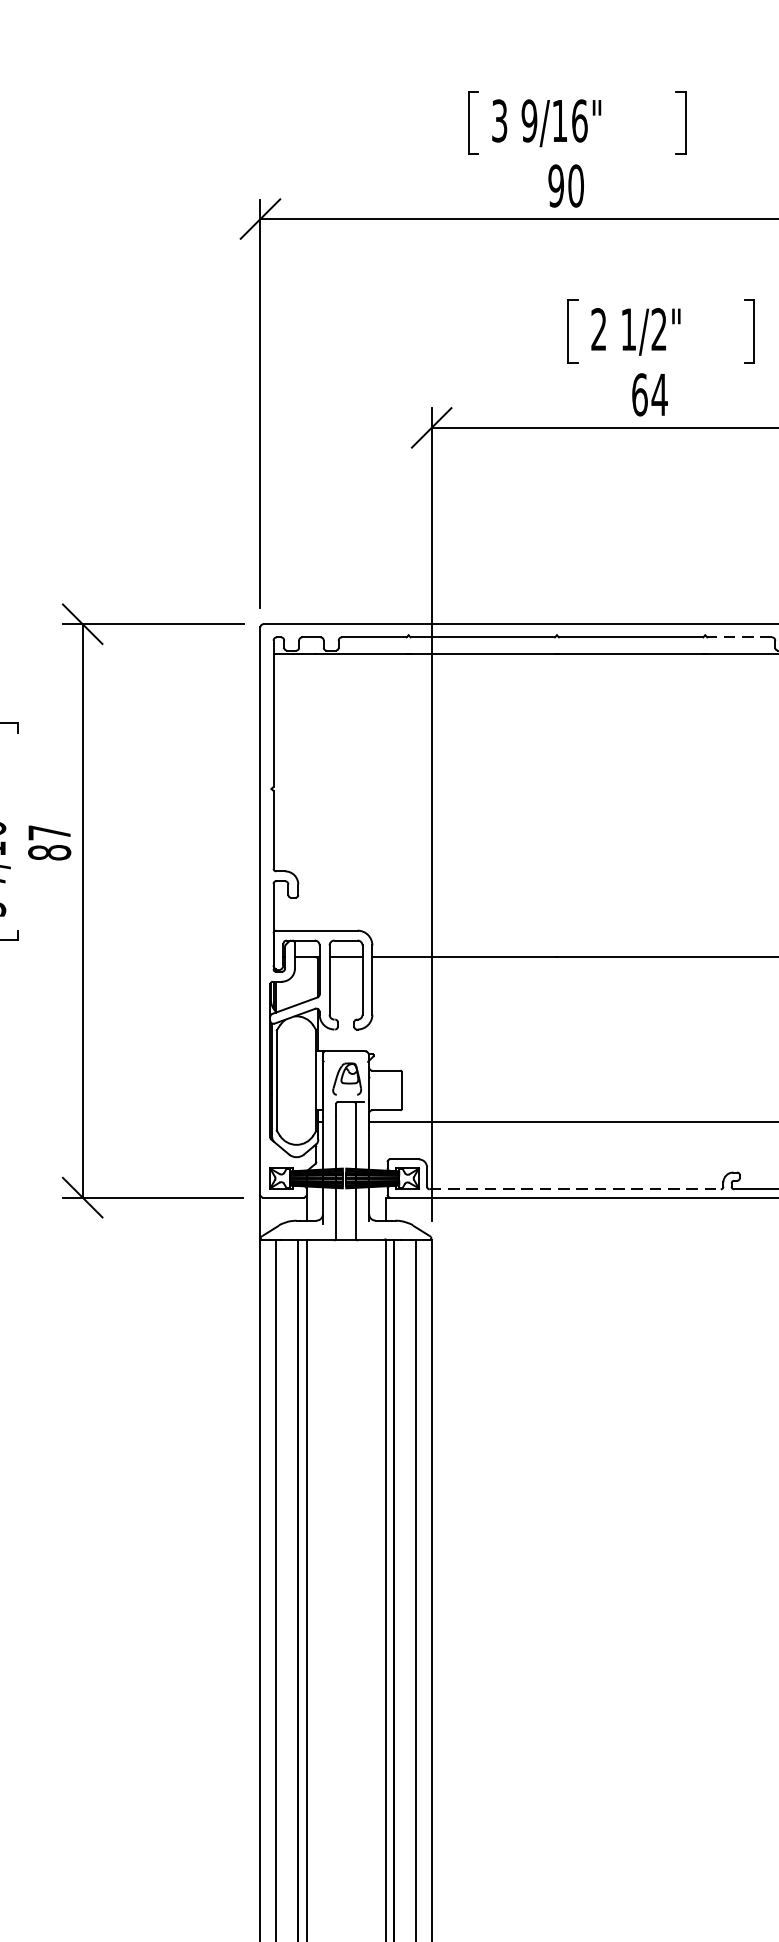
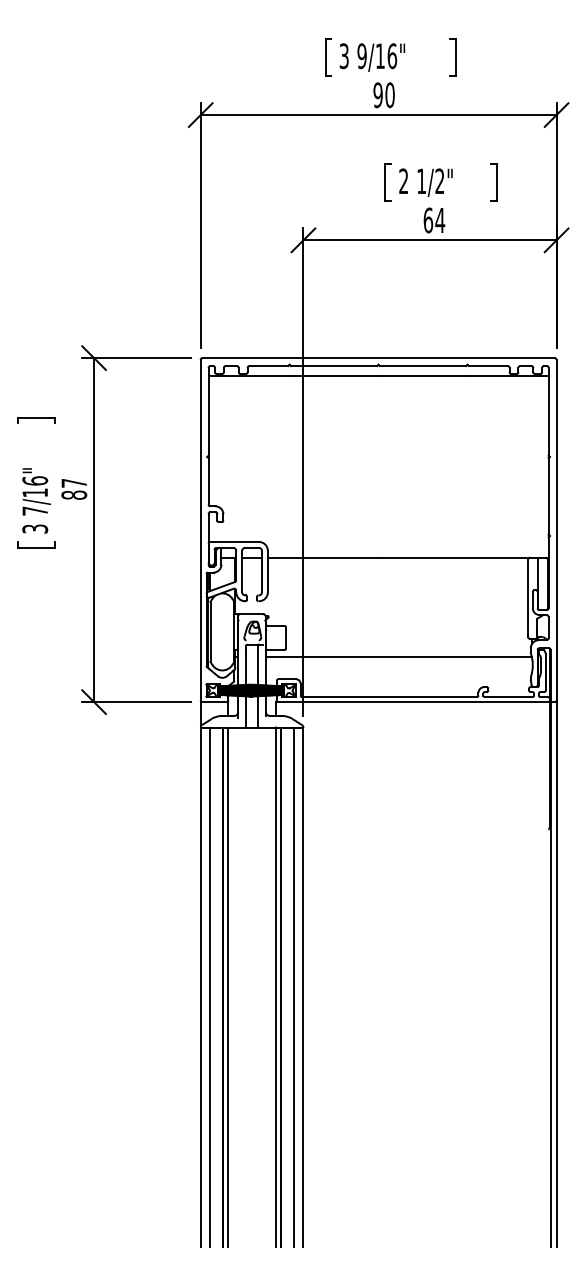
line: (738, 638) -> (487, 366), dashed -> solid
line: (576, 1189) -> (390, 697), dashed -> solid

